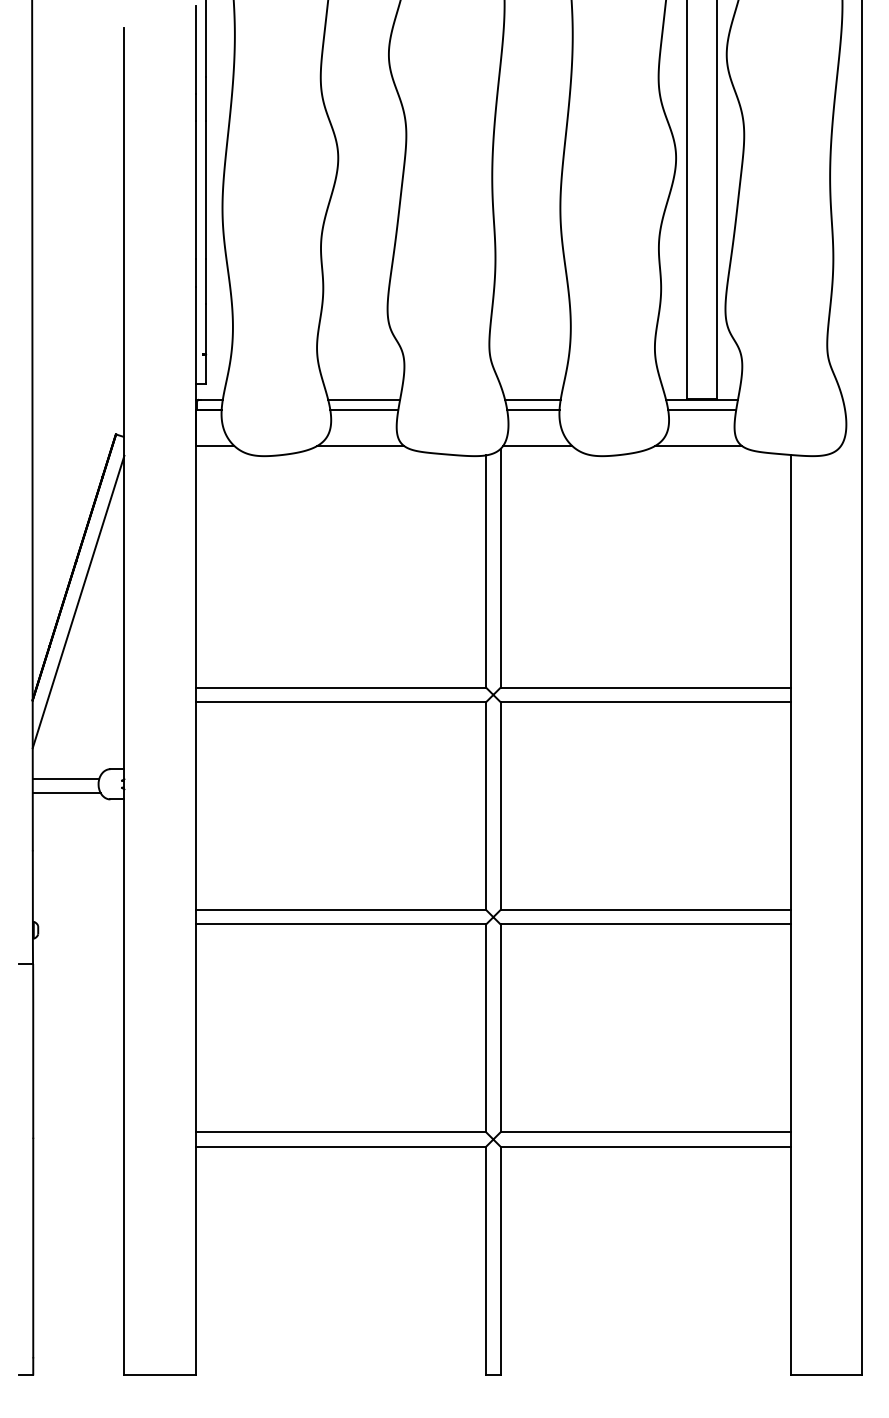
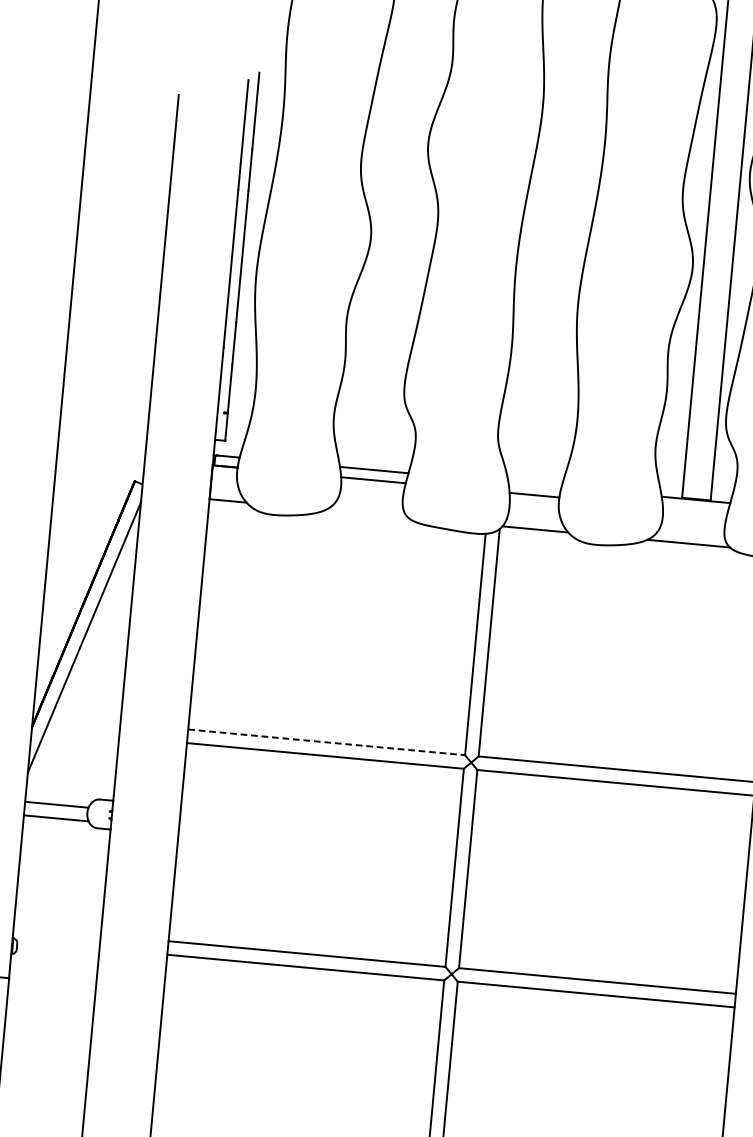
line: (532, 399) -> (534, 484), removed
line: (702, 410) -> (695, 510), removed
line: (360, 445) -> (366, 513), removed
line: (341, 687) -> (327, 742), solid -> dashed

